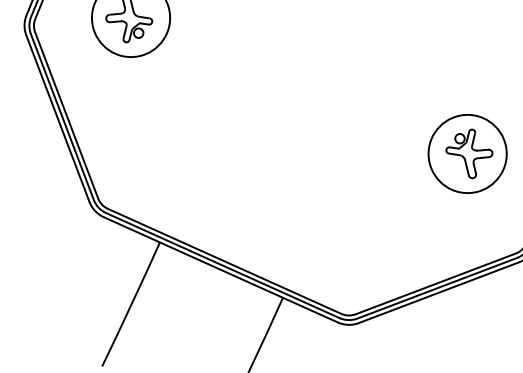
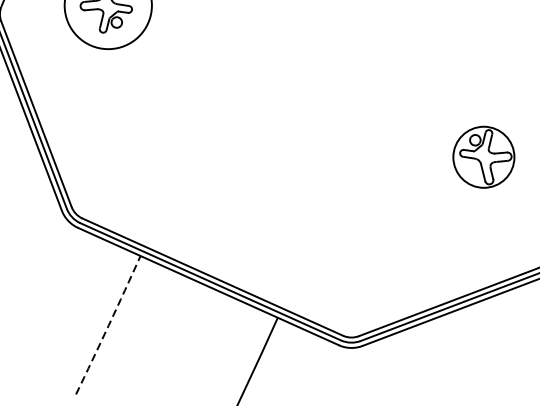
circle: (467, 153) -> (483, 156), size x0.7
arc: (131, 304) -> (108, 325), solid -> dashed

